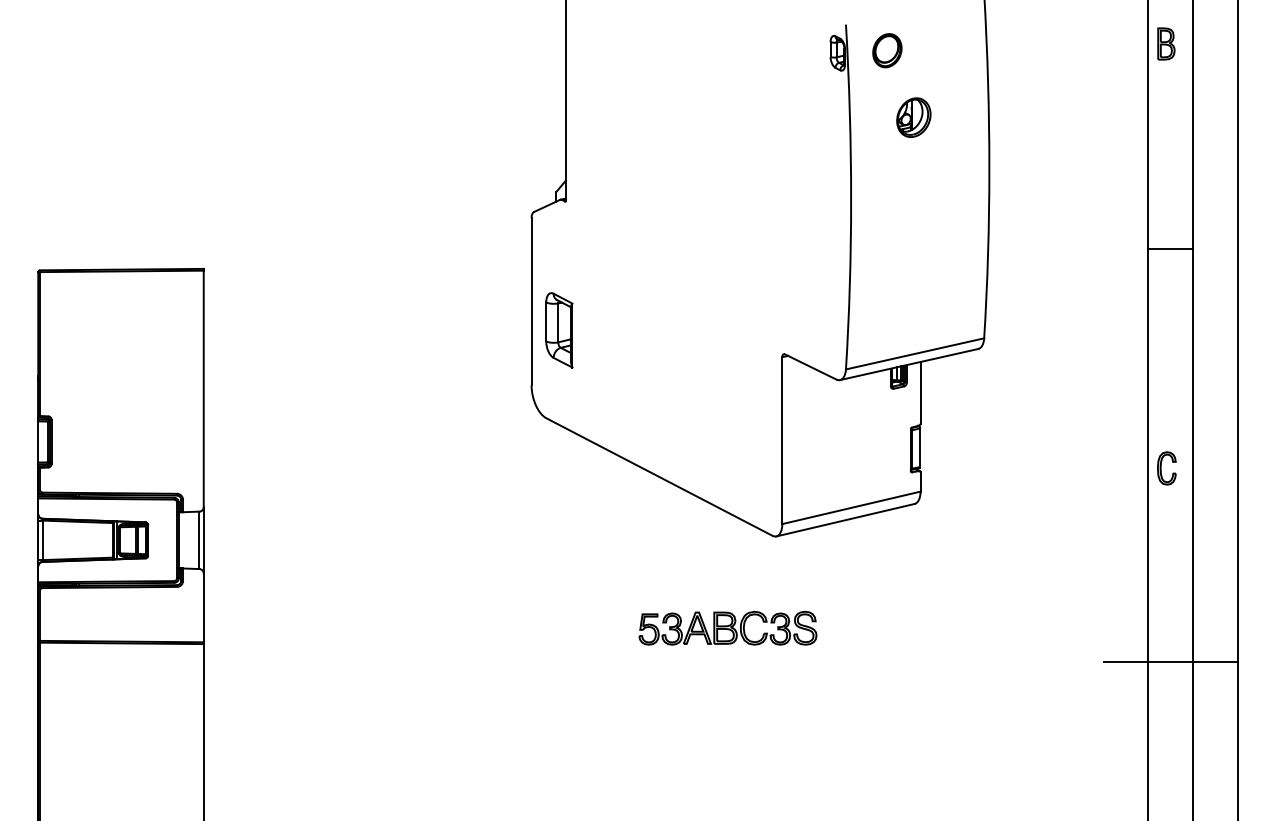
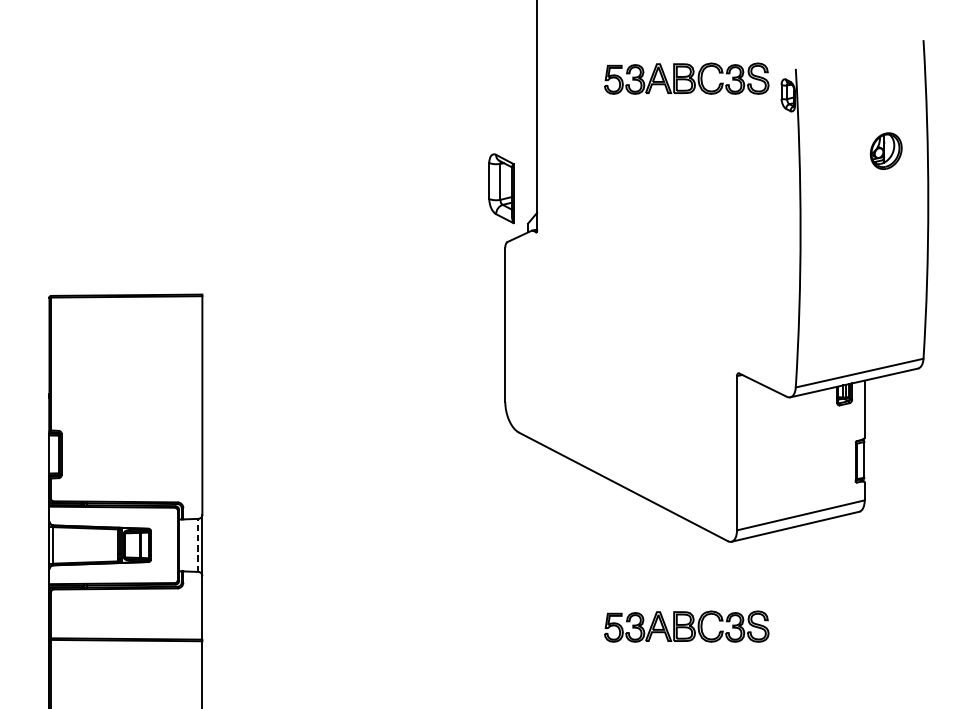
part: (727, 34) -> (686, 78), added
part: (887, 50) -> (834, 92), removed
part: (913, 117) -> (885, 150), moved
part: (559, 330) -> (501, 188), moved
line: (199, 540) -> (198, 545), solid -> dashed

